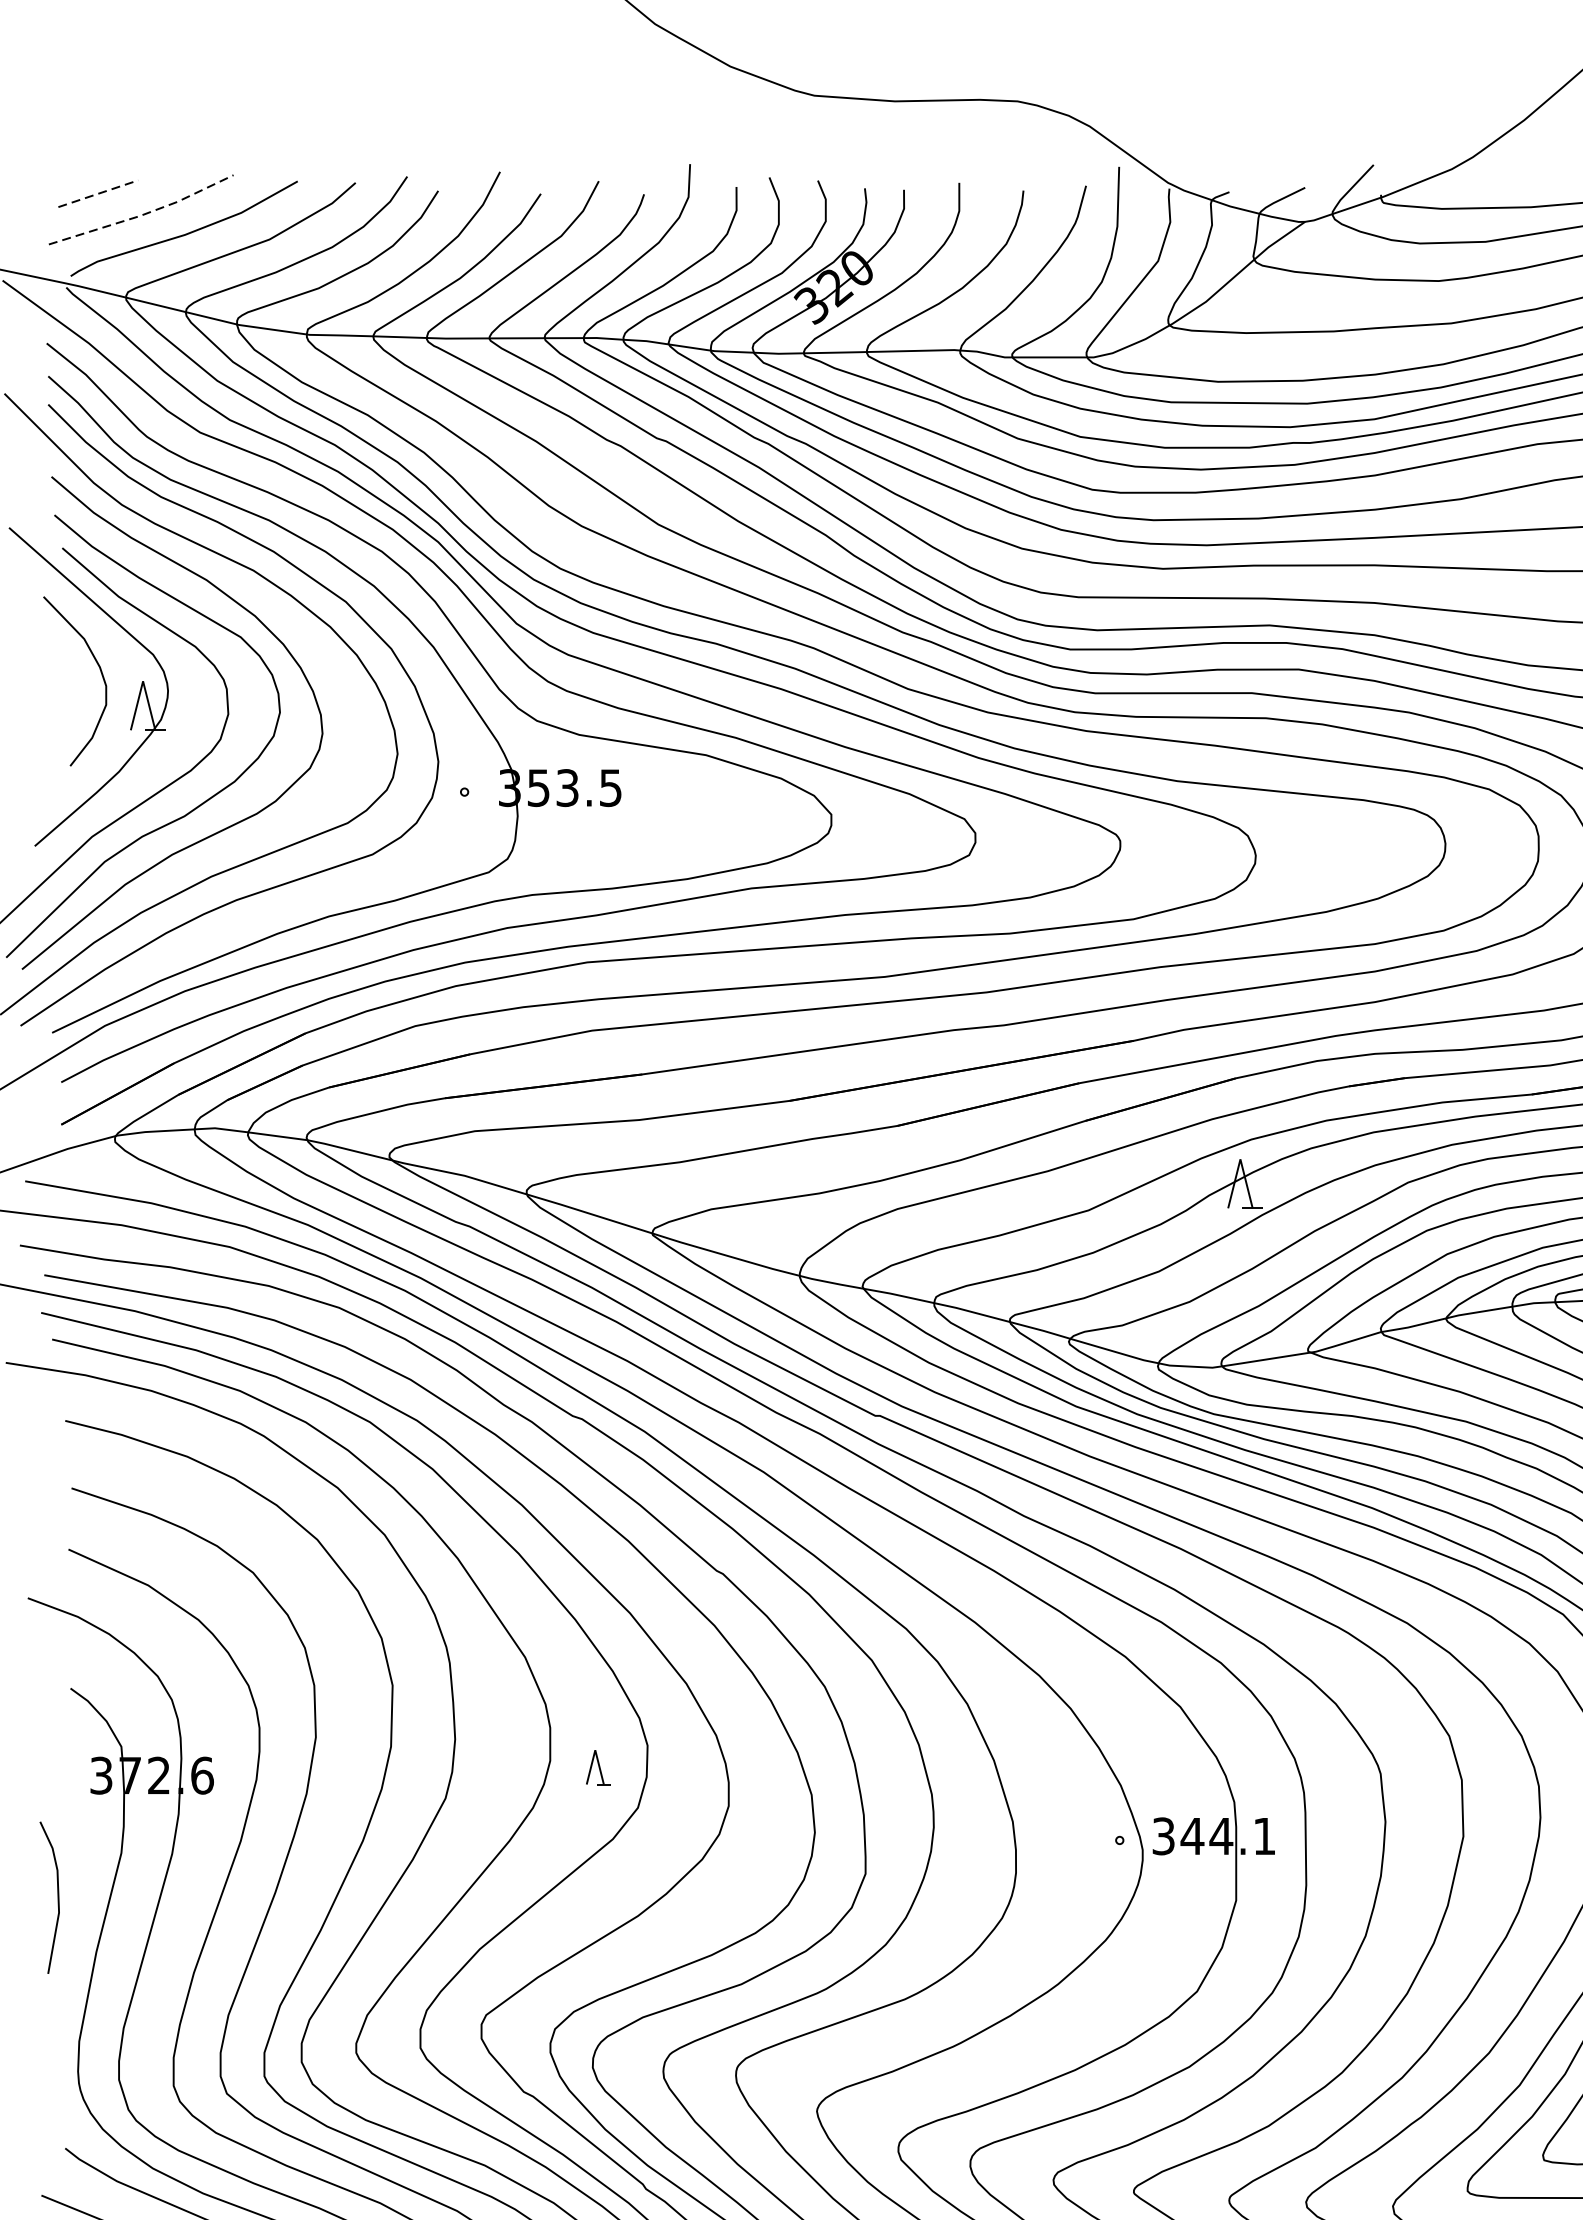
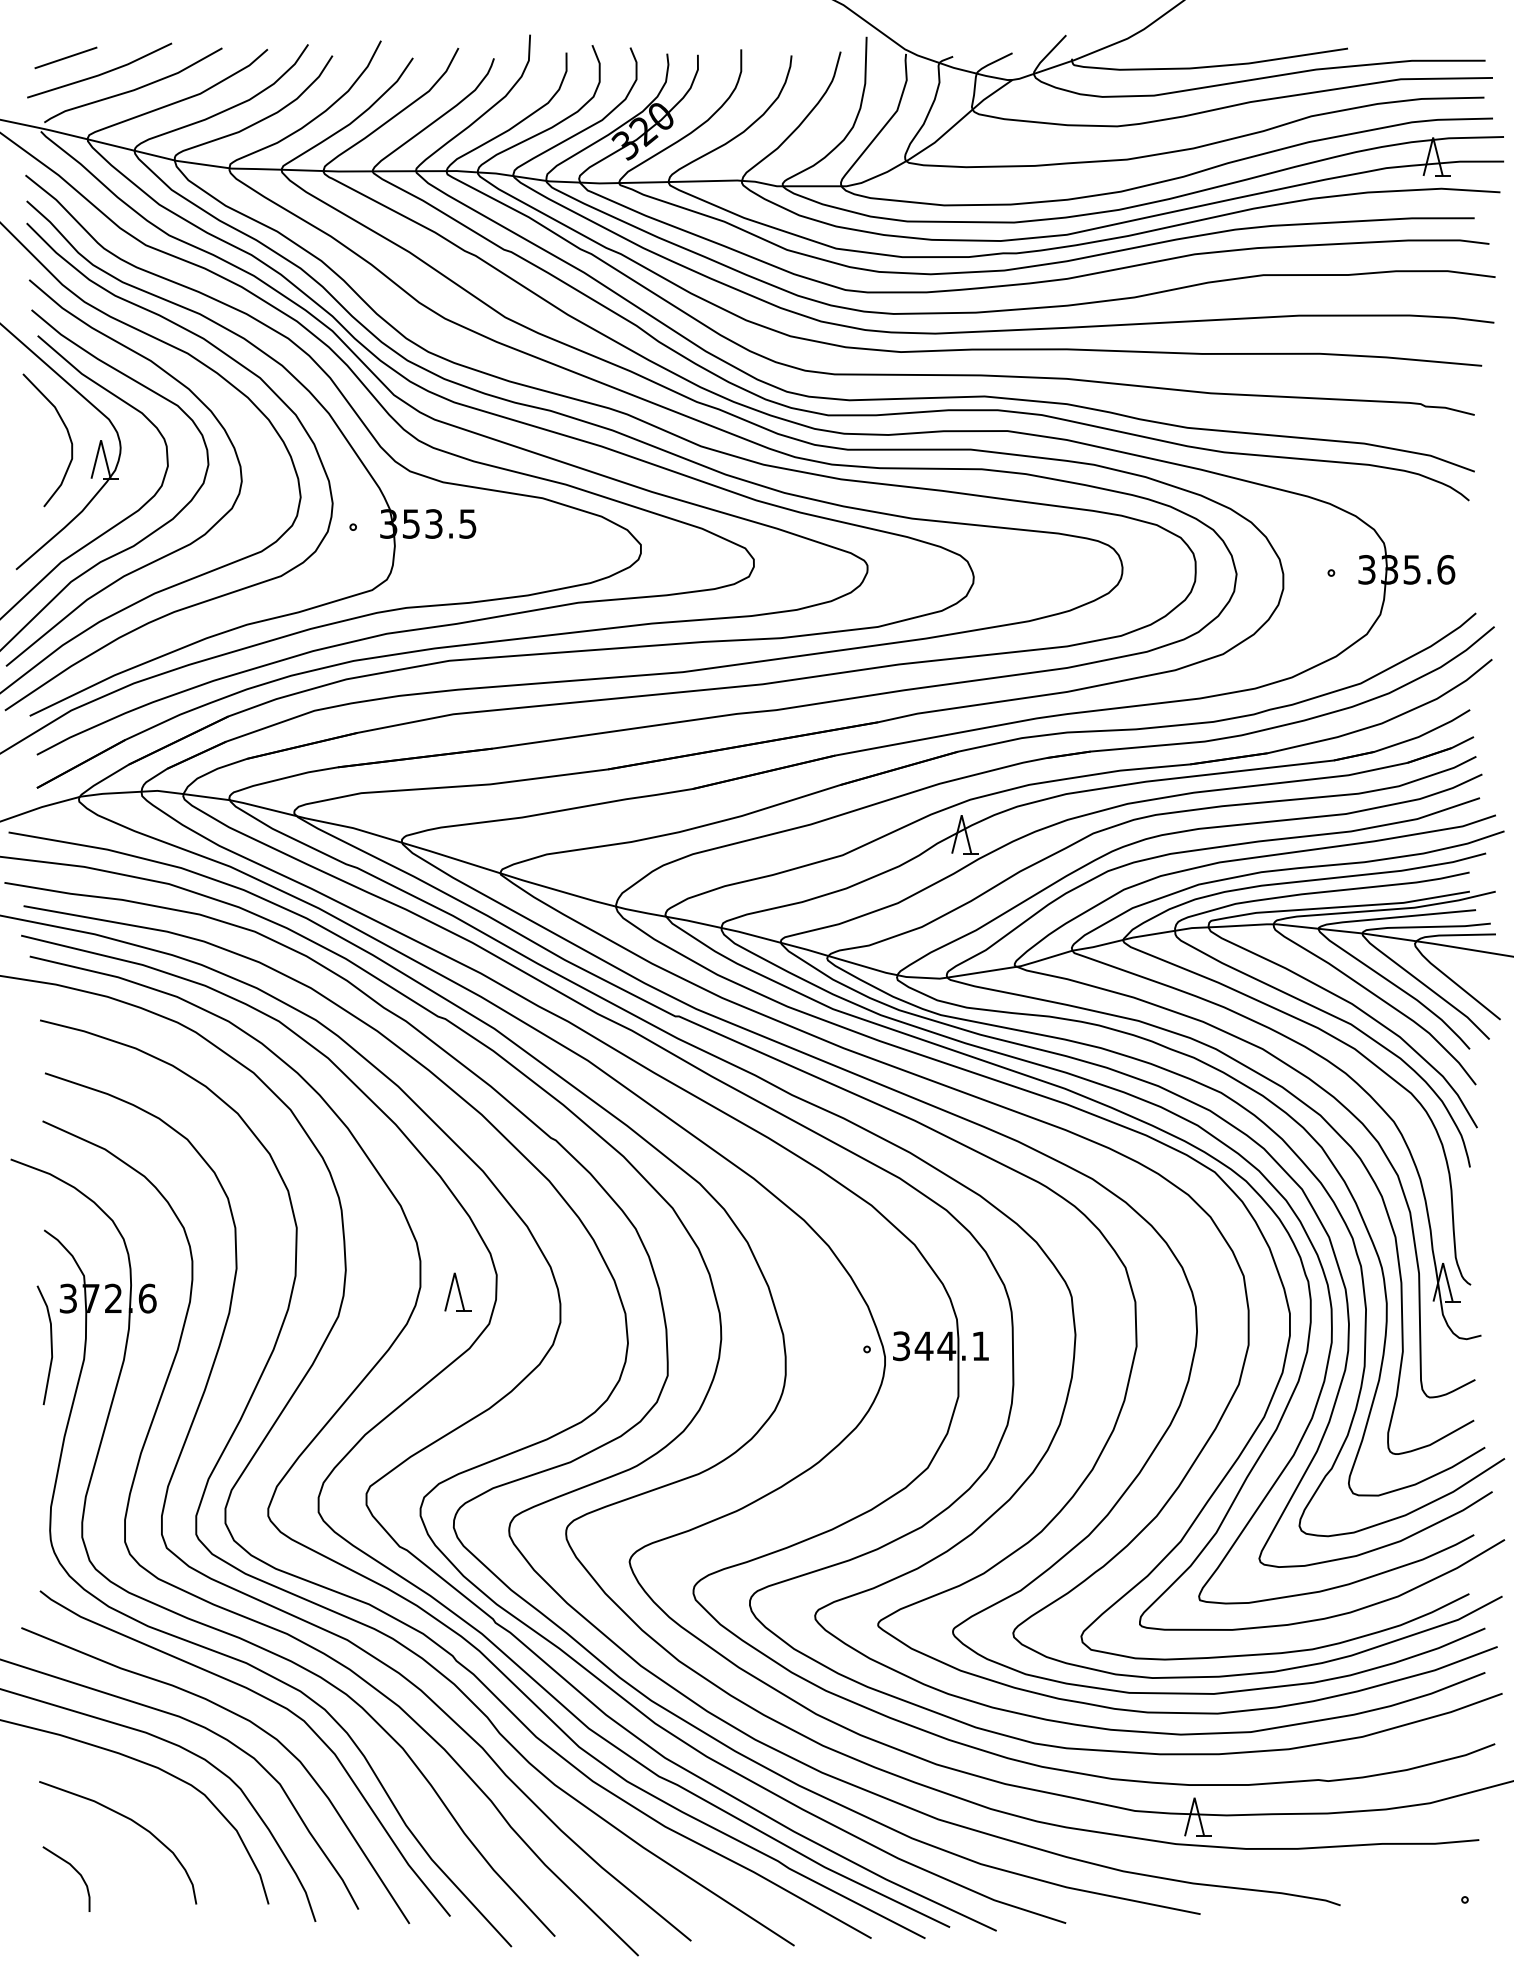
line: (98, 193) -> (66, 57), dashed -> solid
line: (143, 214) -> (101, 74), dashed -> solid
part: (597, 1766) -> (457, 1291), size x1.43
line: (56, 1897) -> (50, 1345), moved

